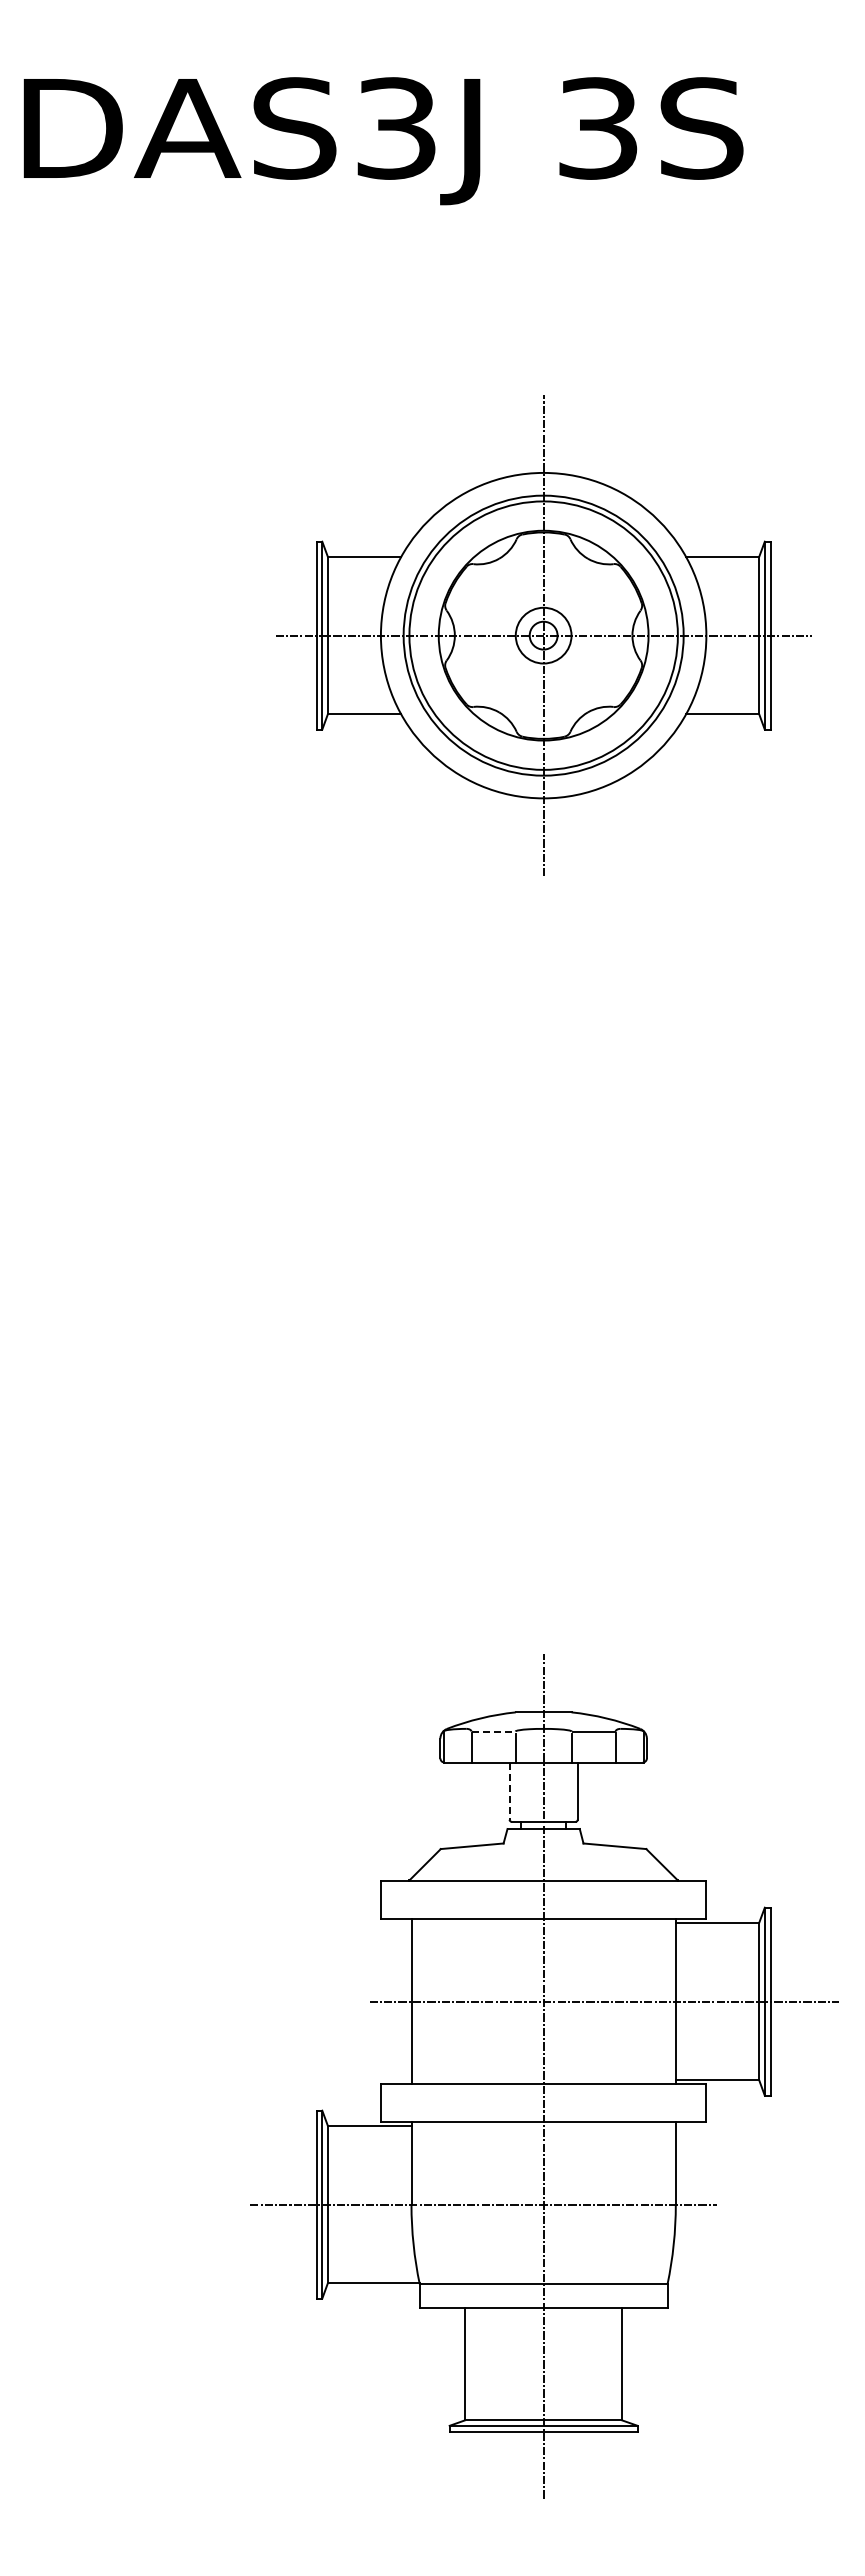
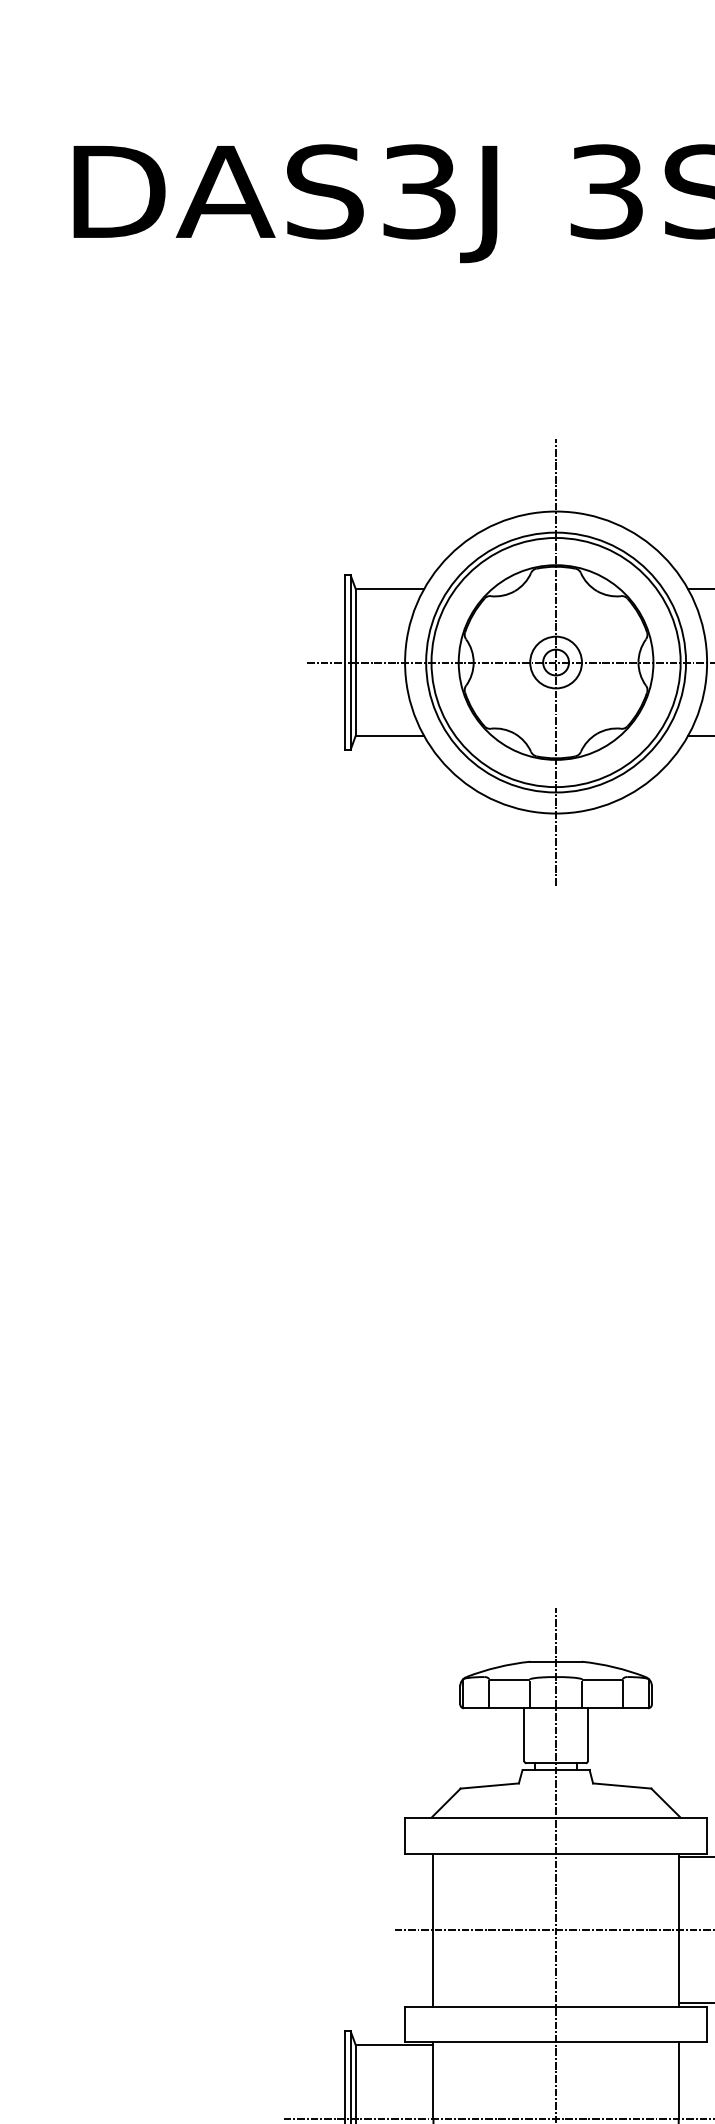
line: (493, 1731) -> (509, 1679), dashed -> solid
line: (509, 1791) -> (524, 1735), dashed -> solid

